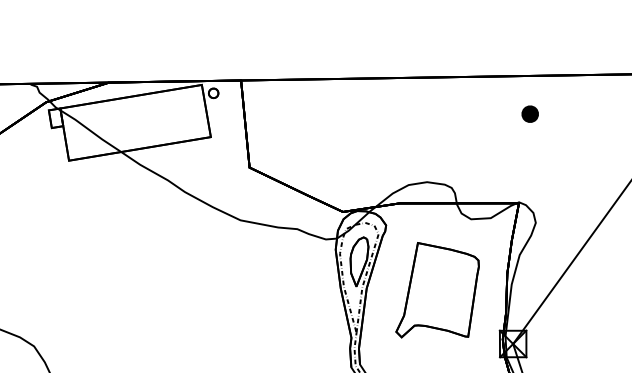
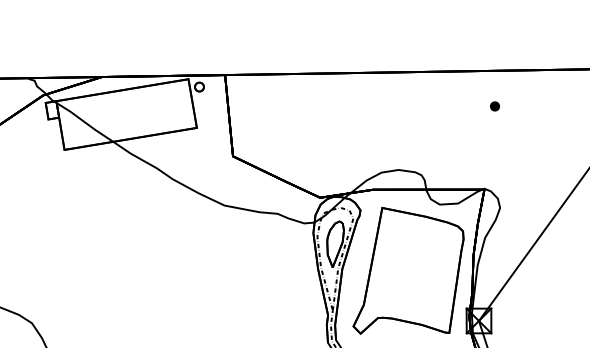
part: (530, 113) -> (495, 105), size x0.62
part: (437, 289) -> (408, 270), size x1.43

